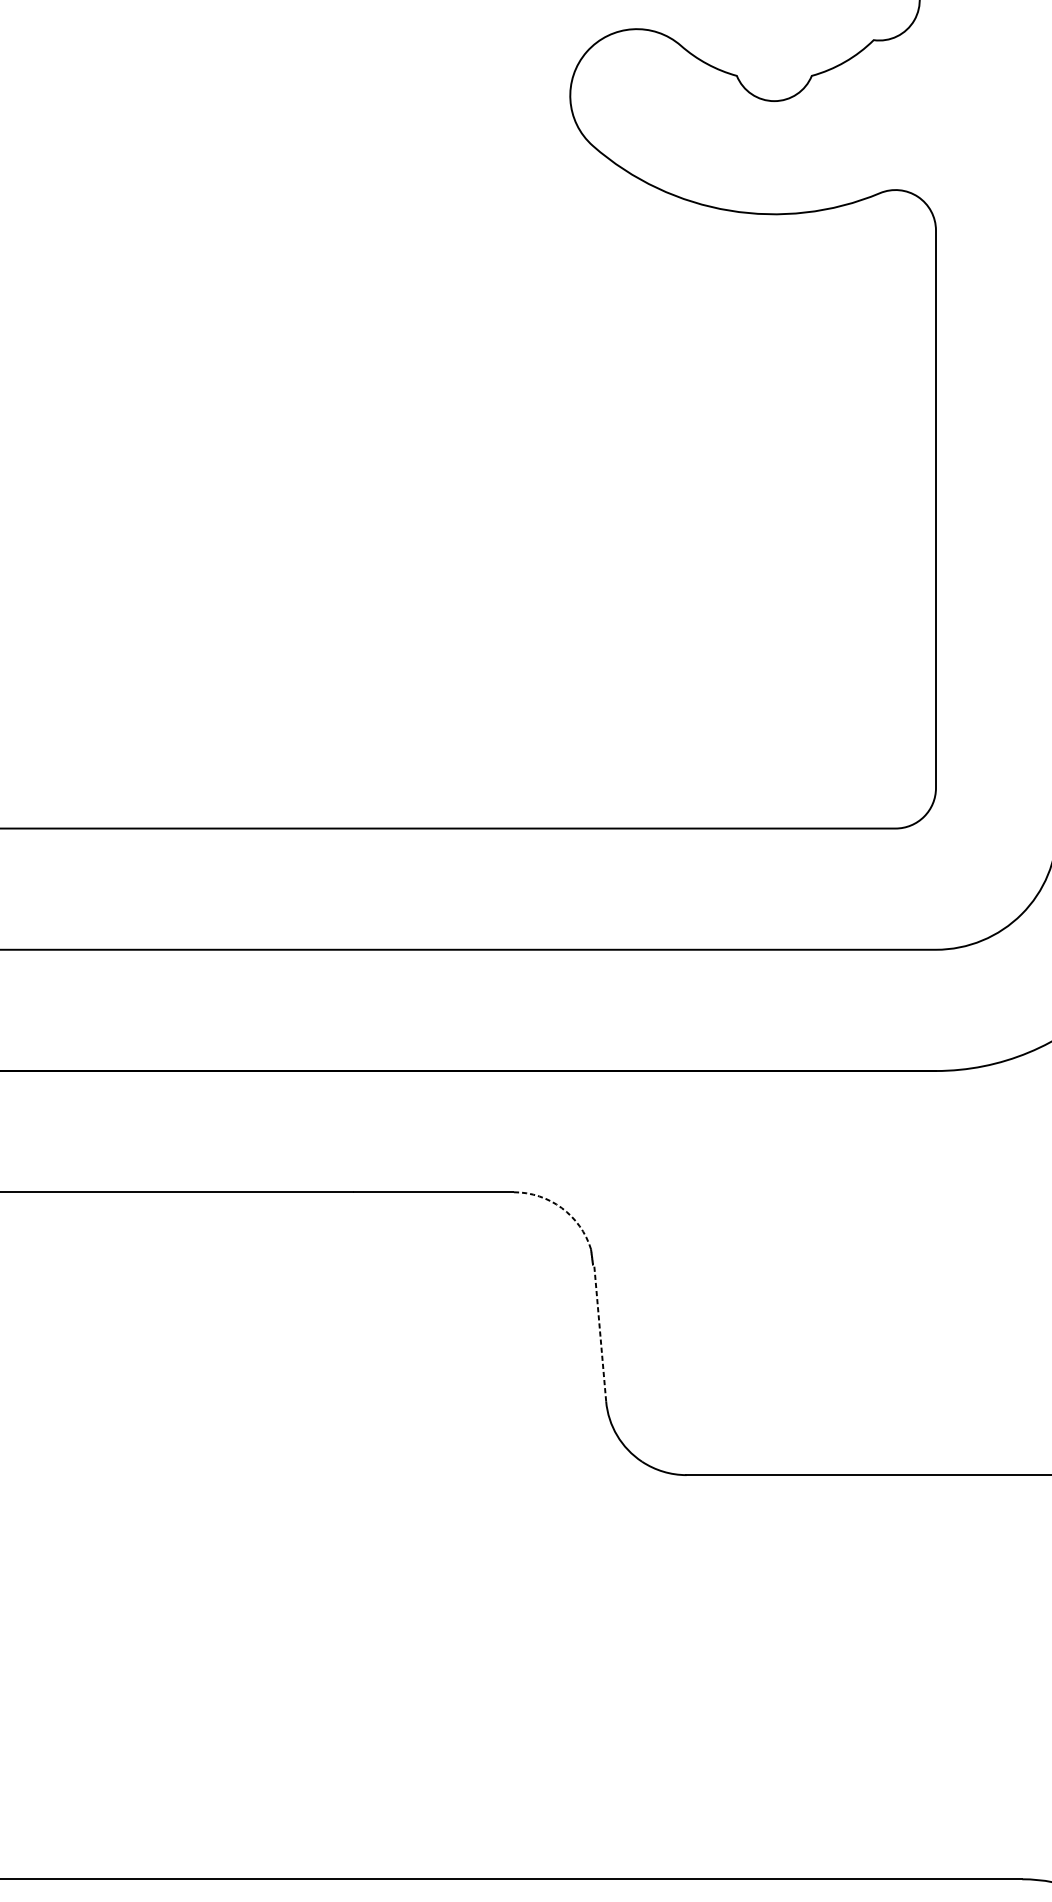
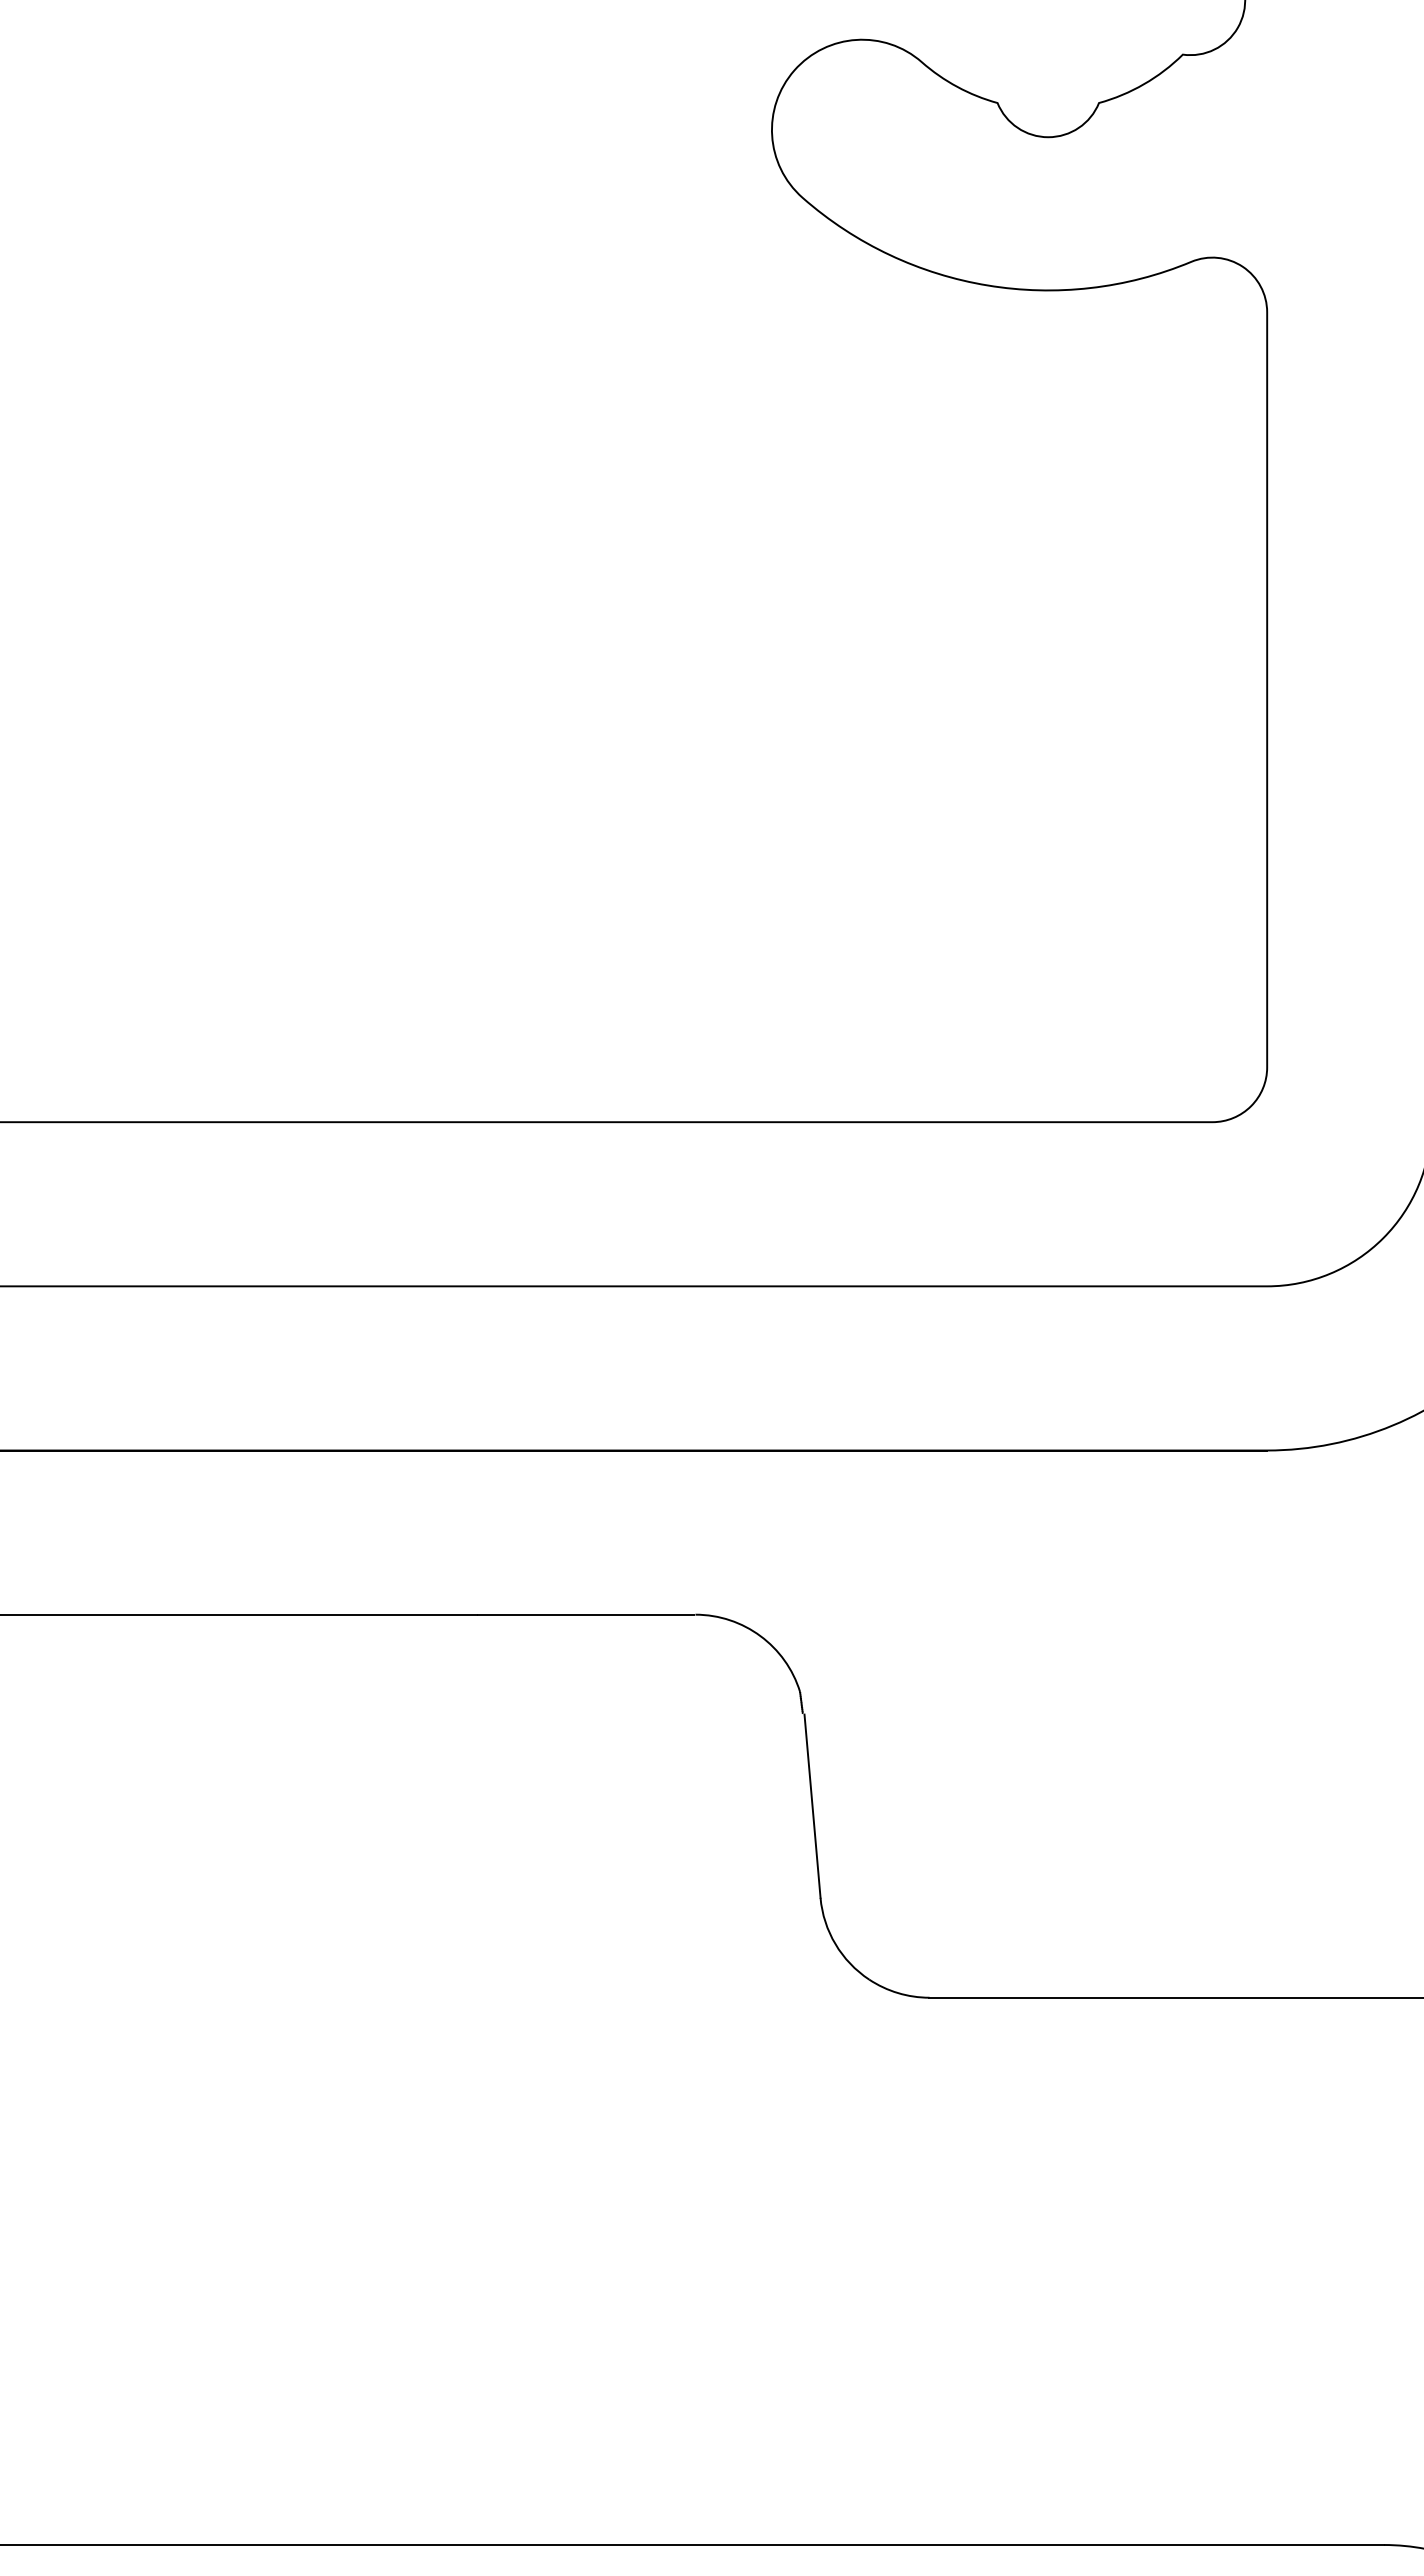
arc: (561, 1208) -> (760, 1636), dashed -> solid
line: (600, 1333) -> (812, 1806), dashed -> solid

